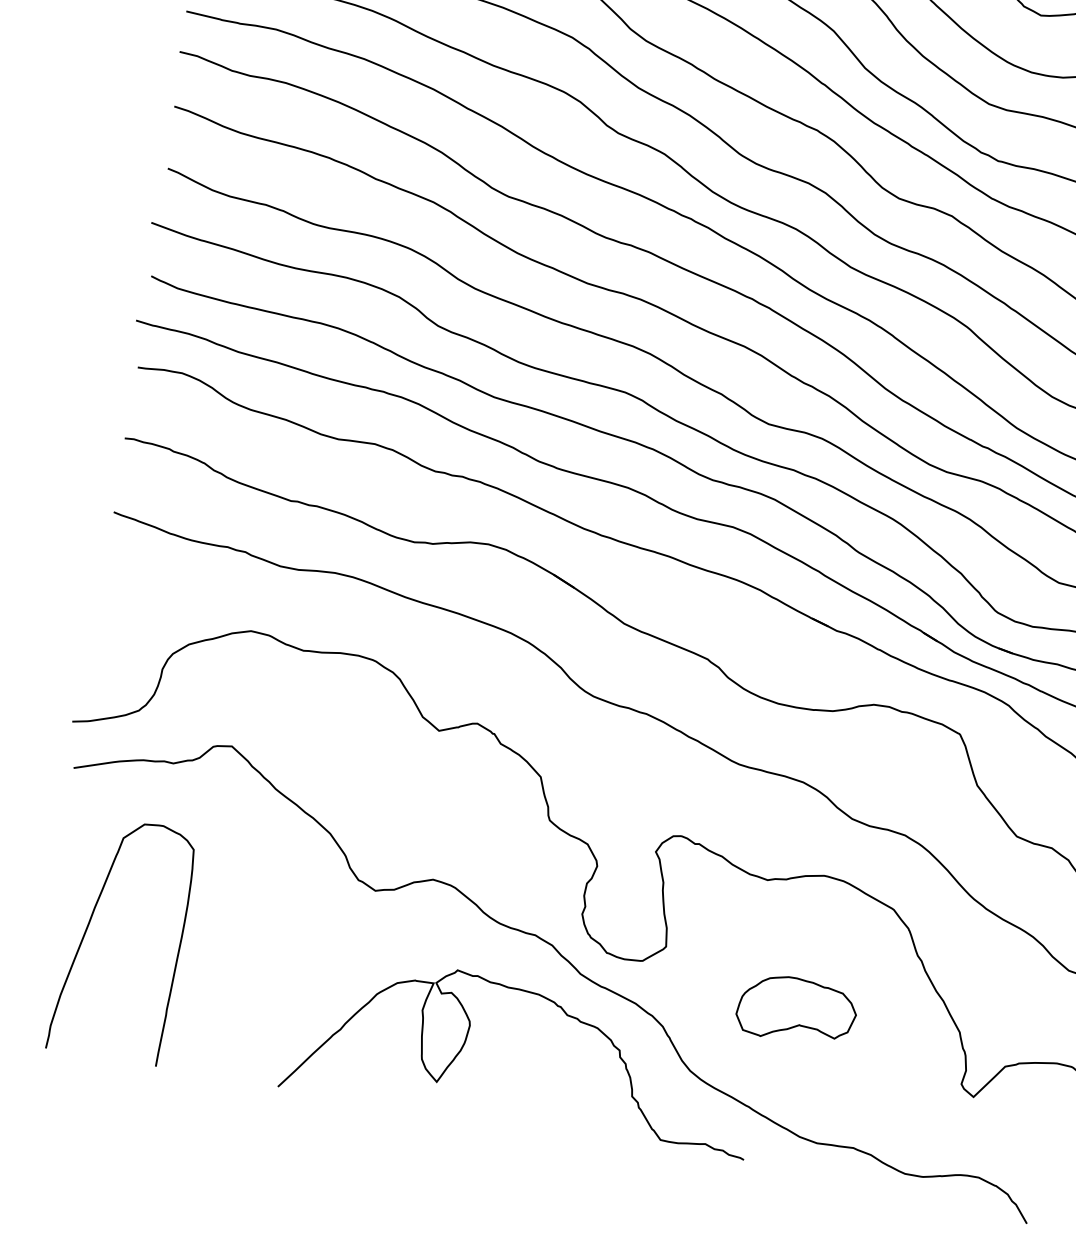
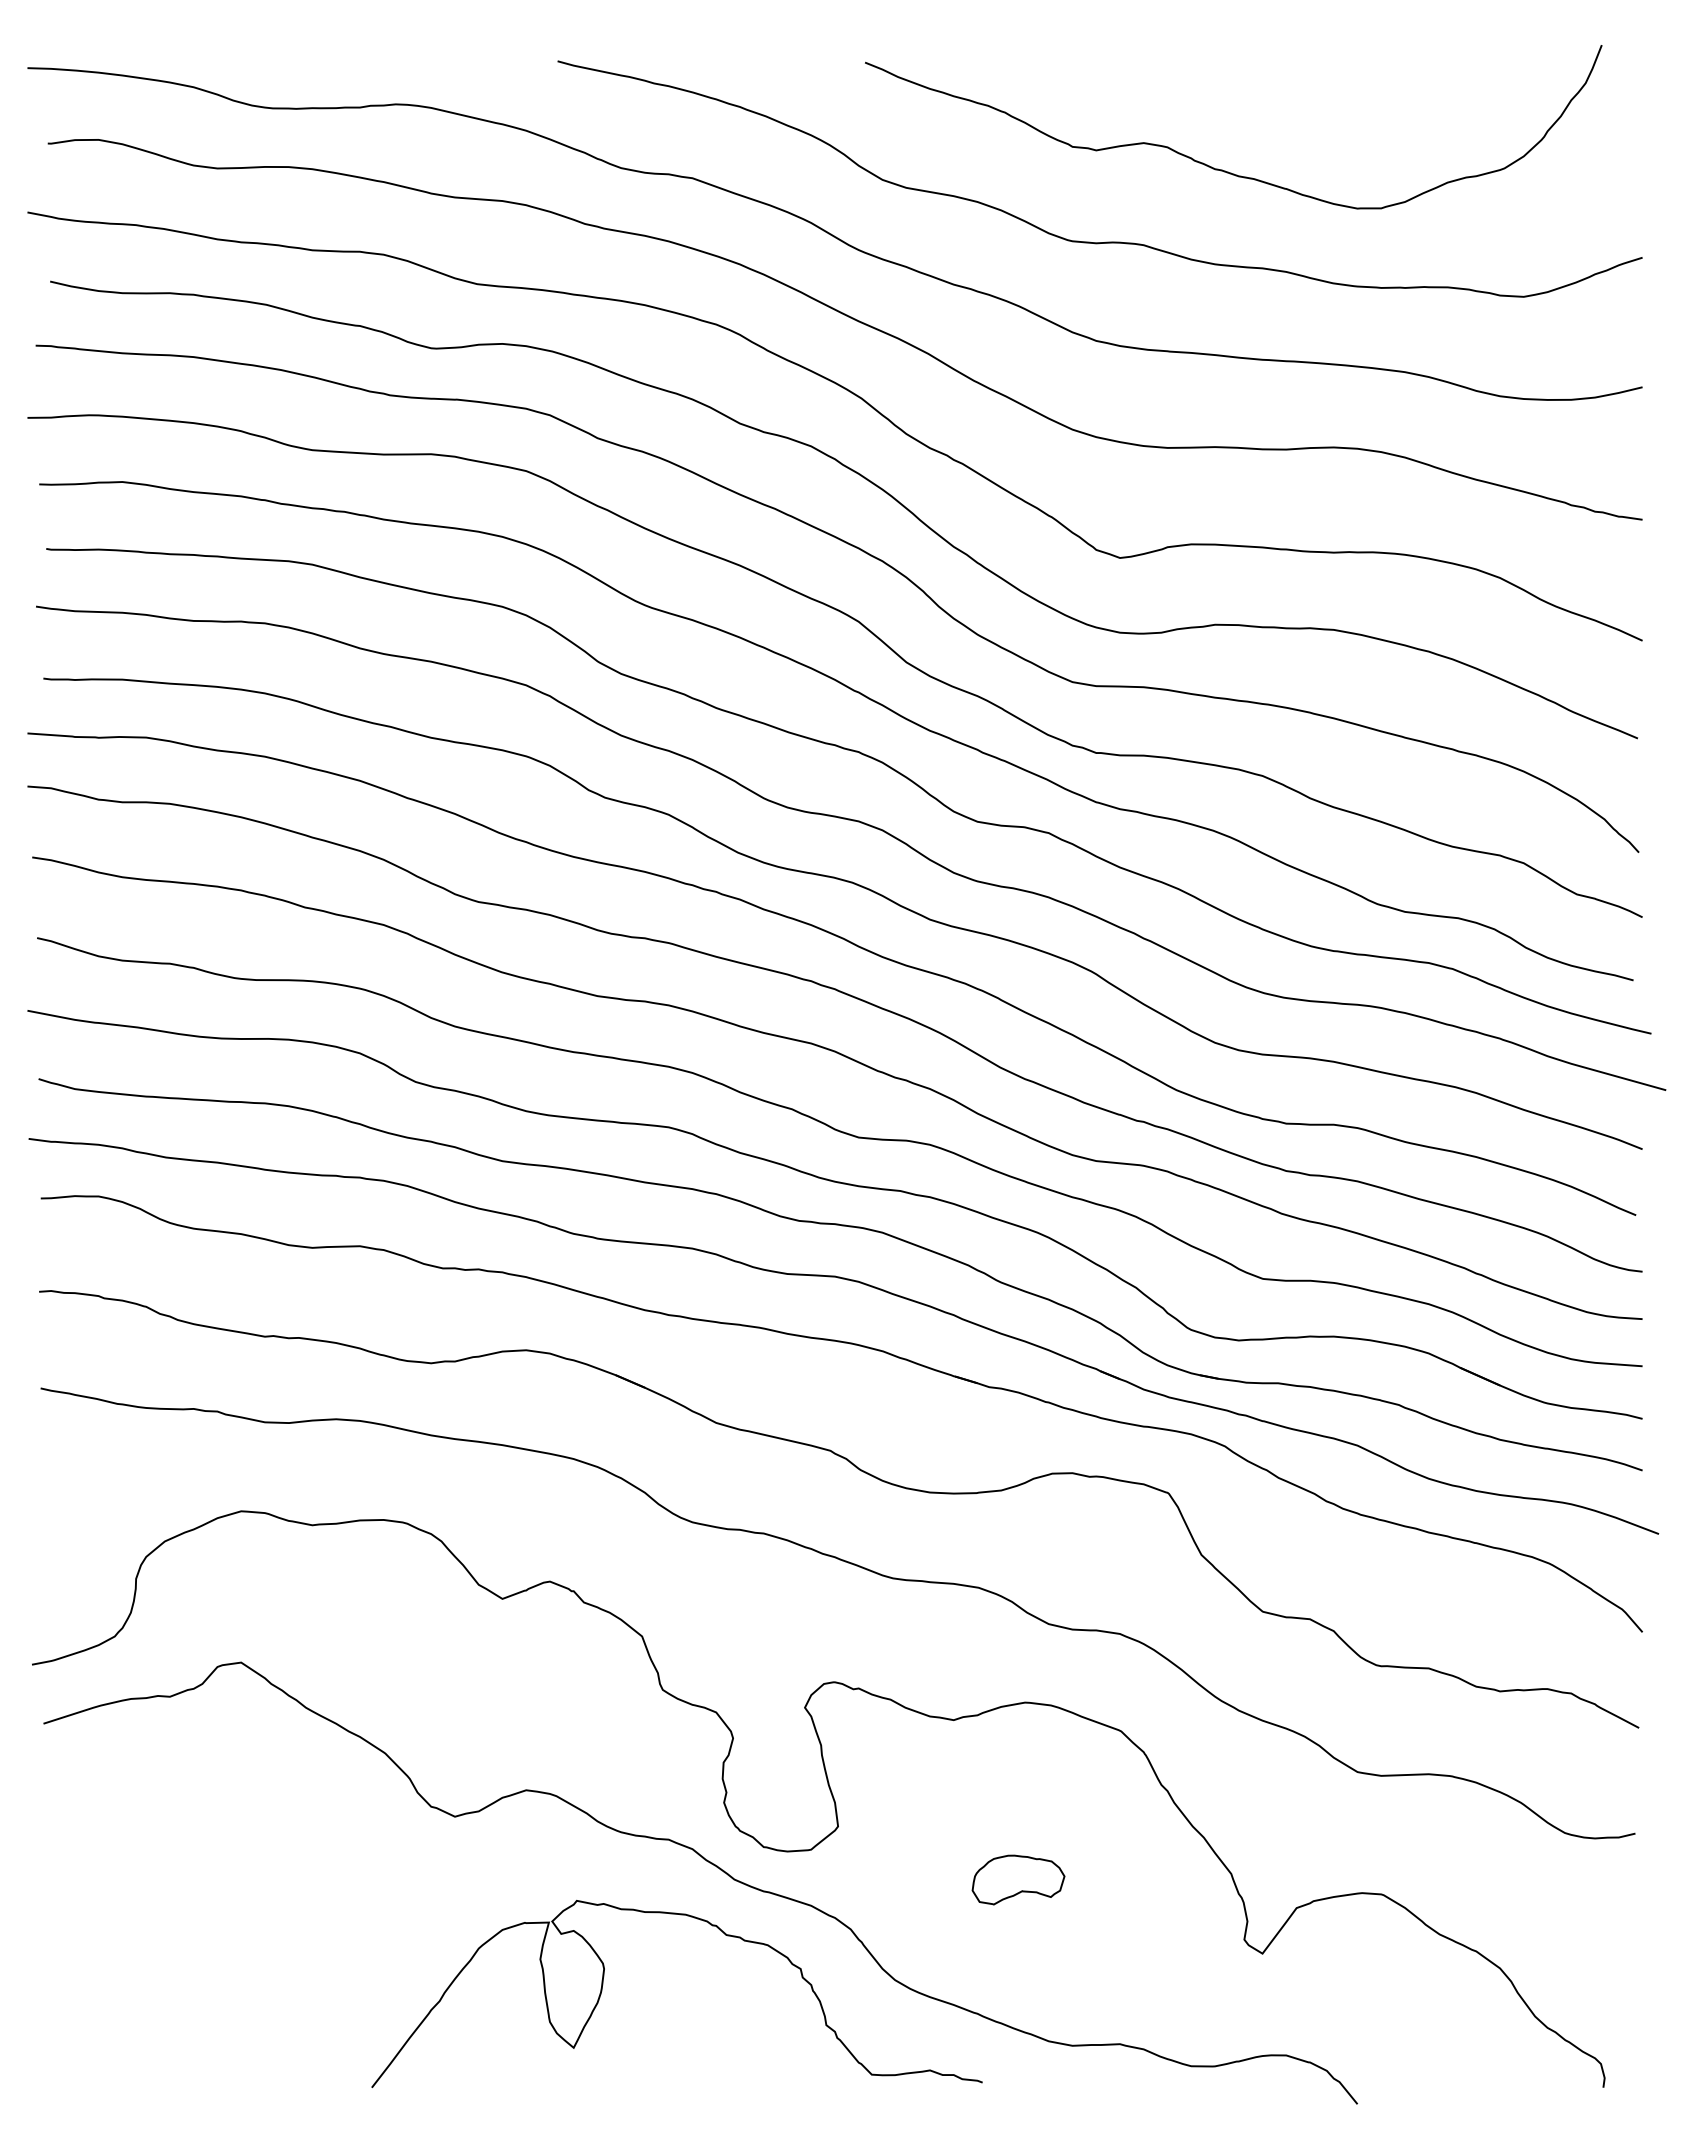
curve: (88, 926) -> (96, 1922), removed
part: (796, 1009) -> (1018, 1879), size x0.6

